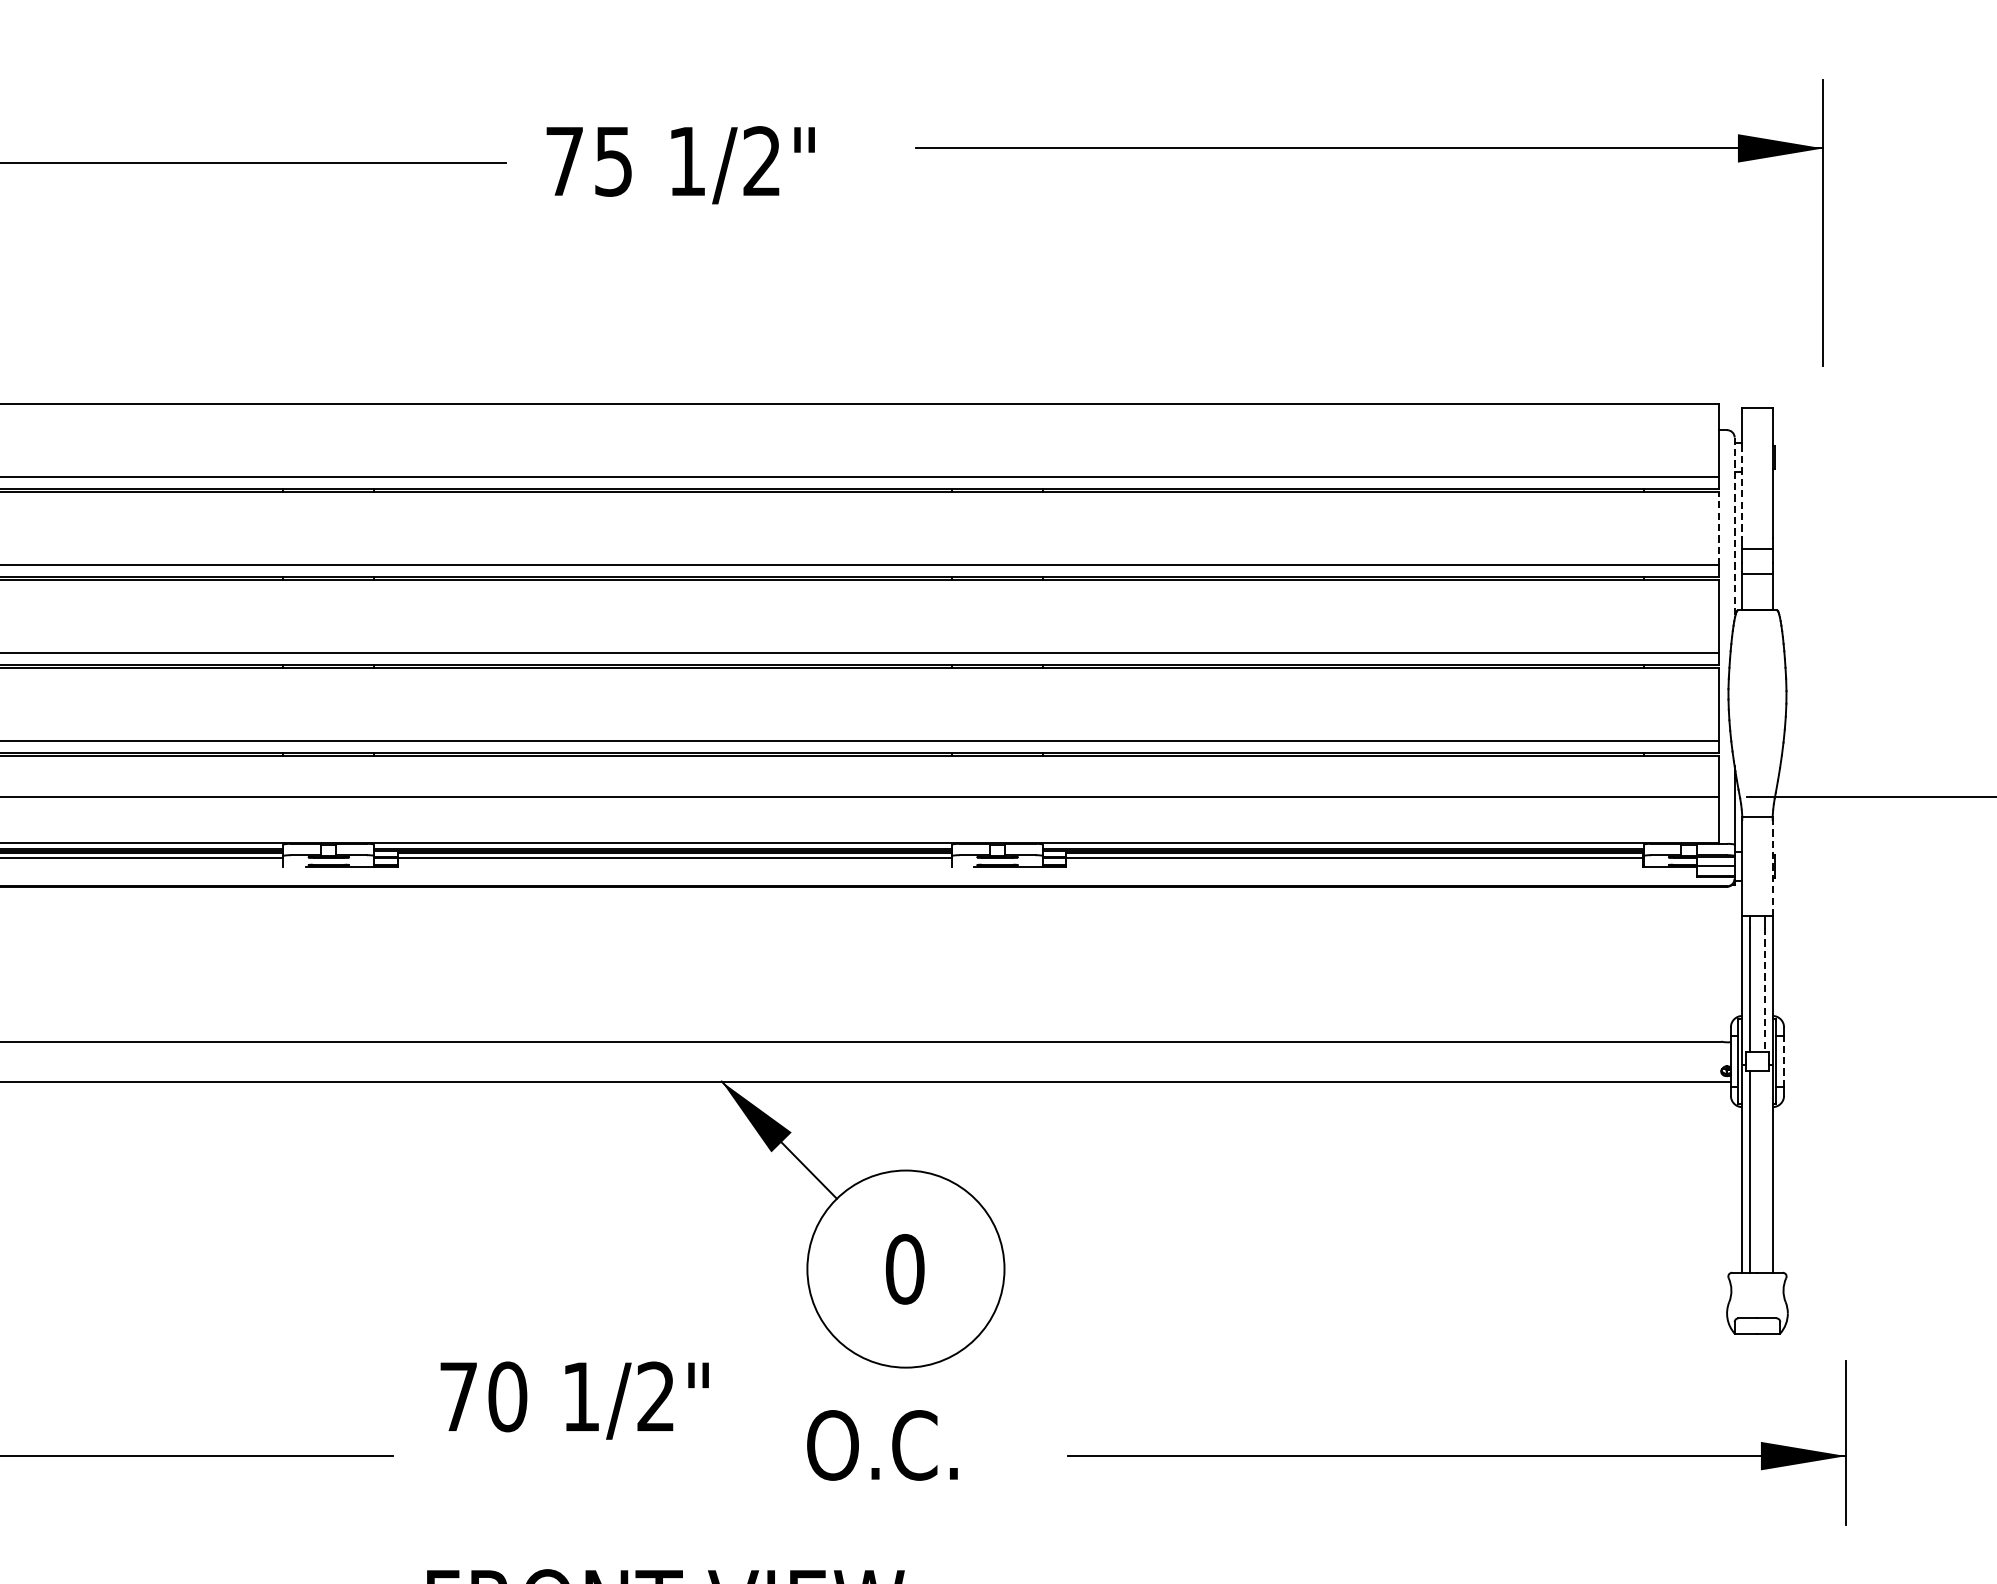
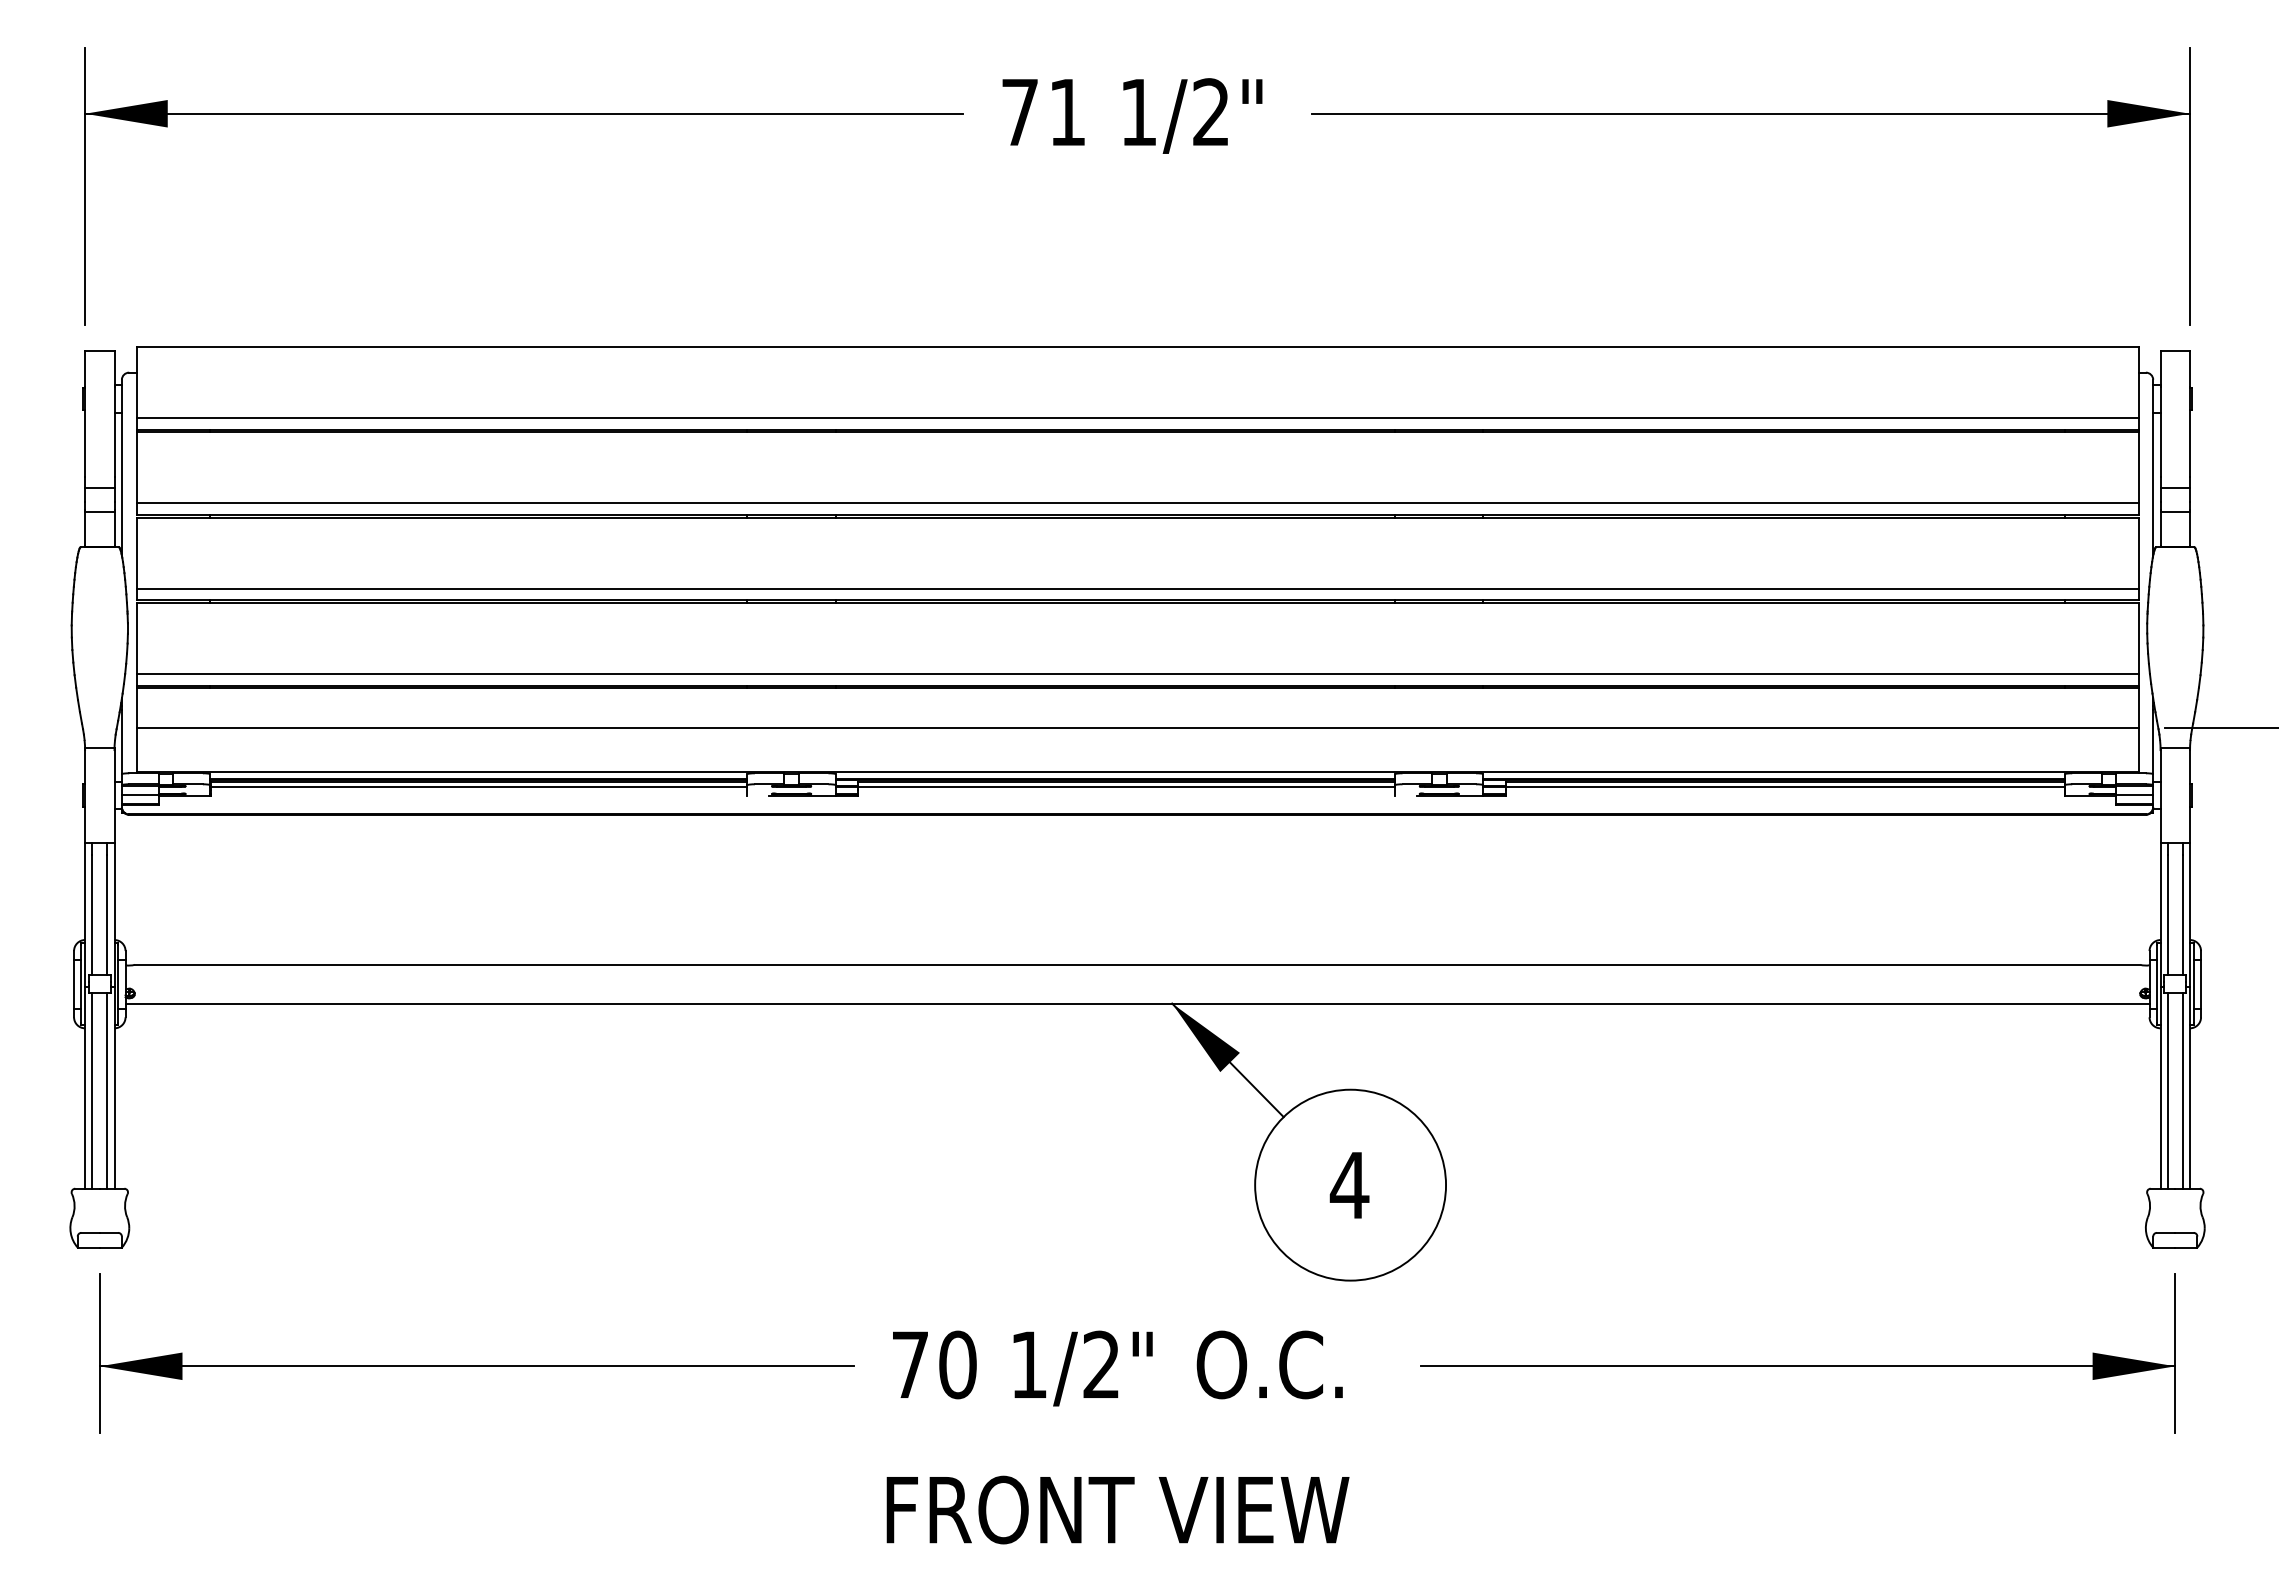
part: (1369, 149) -> (1750, 114), moved
text: (612, 161) -> (1066, 112), 75 -> 71
line: (1742, 491) -> (2160, 432), dashed -> solid
line: (1719, 528) -> (2138, 467), dashed -> solid
line: (1734, 528) -> (2153, 467), dashed -> solid
line: (1773, 866) -> (2190, 795), dashed -> solid
line: (1764, 990) -> (2182, 915), dashed -> solid
line: (1784, 1061) -> (2201, 984), dashed -> solid
line: (1764, 1171) -> (2182, 1090), added
text: (904, 1269) -> (1349, 1185), 0 -> 4
text: (574, 1400) -> (1022, 1368), moved
text: (882, 1444) -> (1269, 1364), moved
part: (1456, 1455) -> (1797, 1365), moved

